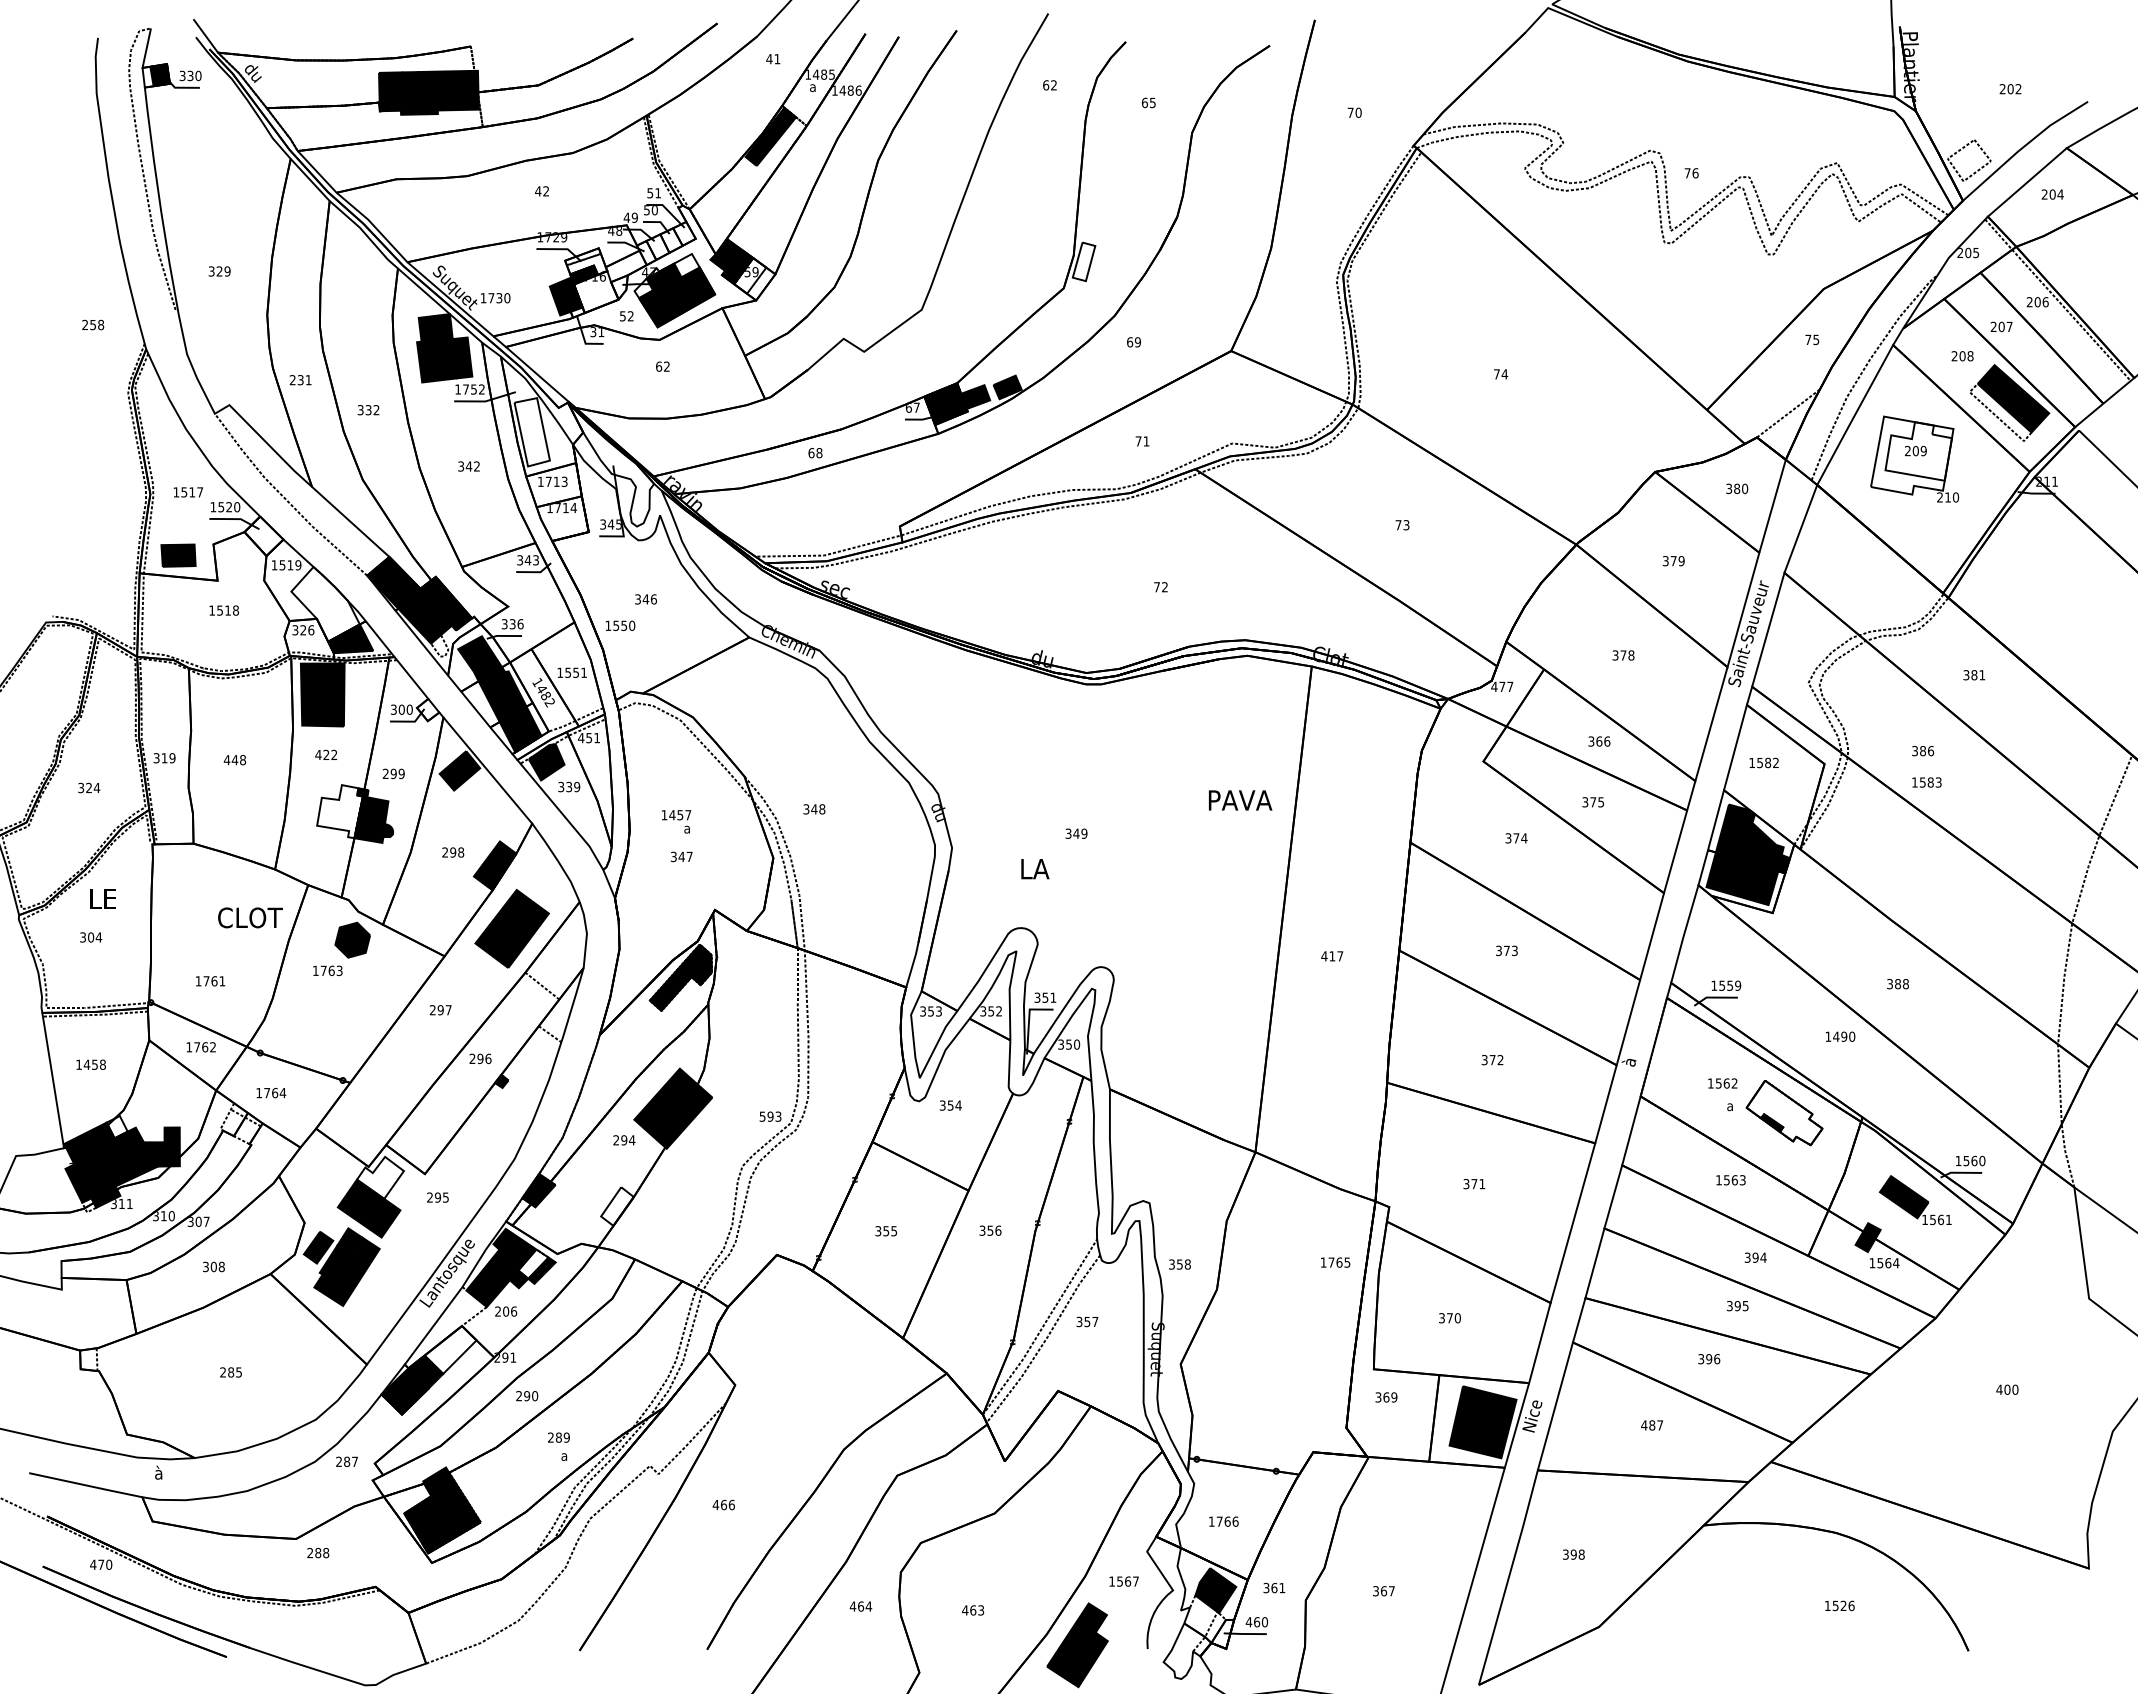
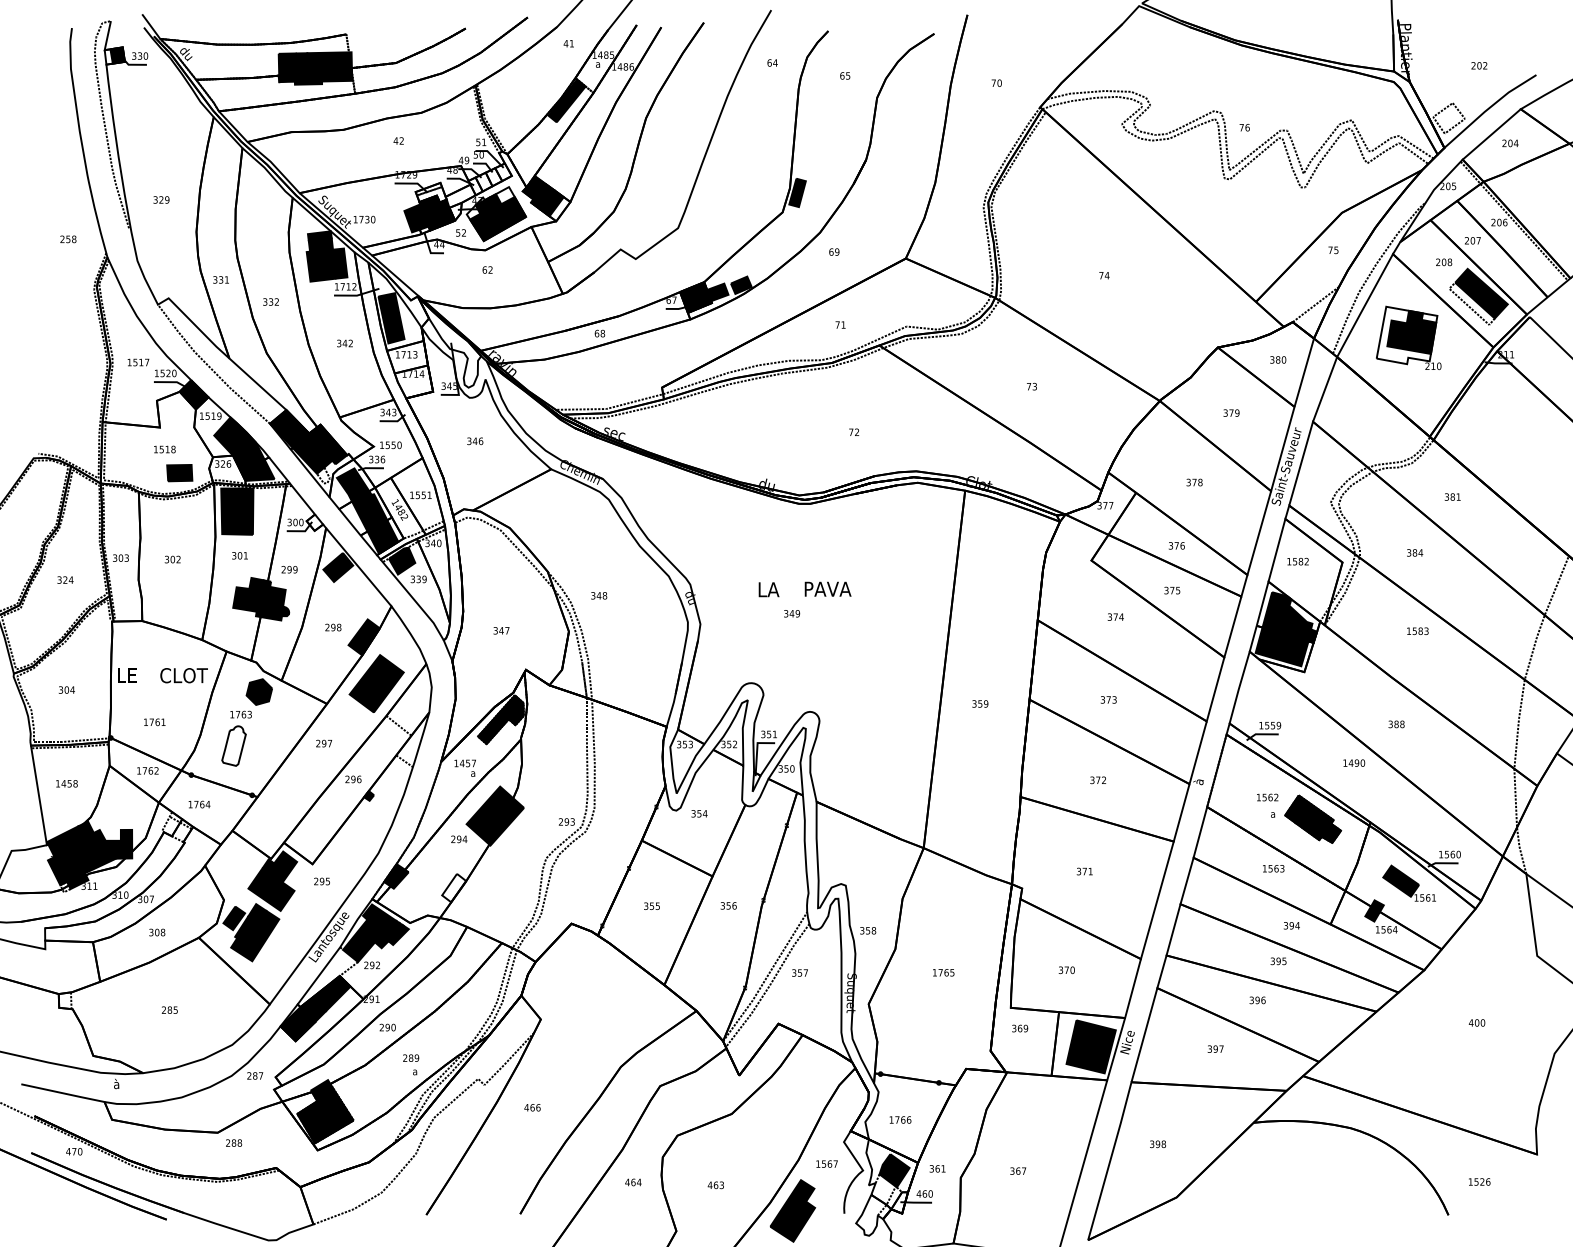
text: (1053, 85) -> (775, 63), 62 -> 64
fill: (1083, 261) -> (797, 192), added
fill: (750, 275) -> (552, 202), added
fill: (596, 292) -> (438, 215), added
text: (597, 332) -> (439, 244), 31 -> 44
text: (292, 380) -> (215, 280), 231 -> 331
text: (473, 389) -> (348, 286), 1752 -> 1712
fill: (531, 432) -> (390, 318), added
fill: (1918, 451) -> (1411, 332), added
fill: (263, 536) -> (193, 395), added
part: (178, 555) -> (179, 473), moved
fill: (325, 604) -> (239, 445), added
text: (620, 625) -> (390, 445), moved
text: (1494, 686) -> (1099, 505), 477 -> 377
text: (589, 737) -> (433, 542), 451 -> 340
text: (1599, 741) -> (1176, 545), 366 -> 376
text: (1930, 750) -> (1420, 552), 386 -> 384
text: (326, 754) -> (240, 555), 422 -> 301
text: (168, 758) -> (123, 558), 319 -> 303
text: (234, 760) -> (172, 559), 448 -> 302
text: (1926, 782) -> (1417, 631), moved
text: (1240, 800) -> (828, 589), moved
fill: (339, 811) -> (249, 597), added
text: (676, 821) -> (465, 768), moved
text: (1035, 869) -> (769, 590), moved
text: (102, 898) -> (126, 675), moved
text: (1332, 956) -> (980, 704), 417 -> 359
part: (318, 1013) -> (234, 746), added
fill: (1784, 1112) -> (1313, 818), added
text: (762, 1116) -> (560, 821), 593 -> 293
fill: (116, 1127) -> (85, 829), added
fill: (380, 1177) -> (279, 866), added
text: (1335, 1262) -> (943, 972), moved
fill: (533, 1263) -> (392, 930), added
text: (510, 1311) -> (375, 965), 206 -> 292
fill: (450, 1349) -> (331, 993), added
text: (1648, 1425) -> (1212, 1049), 487 -> 397
text: (1839, 1605) -> (1479, 1181), moved

